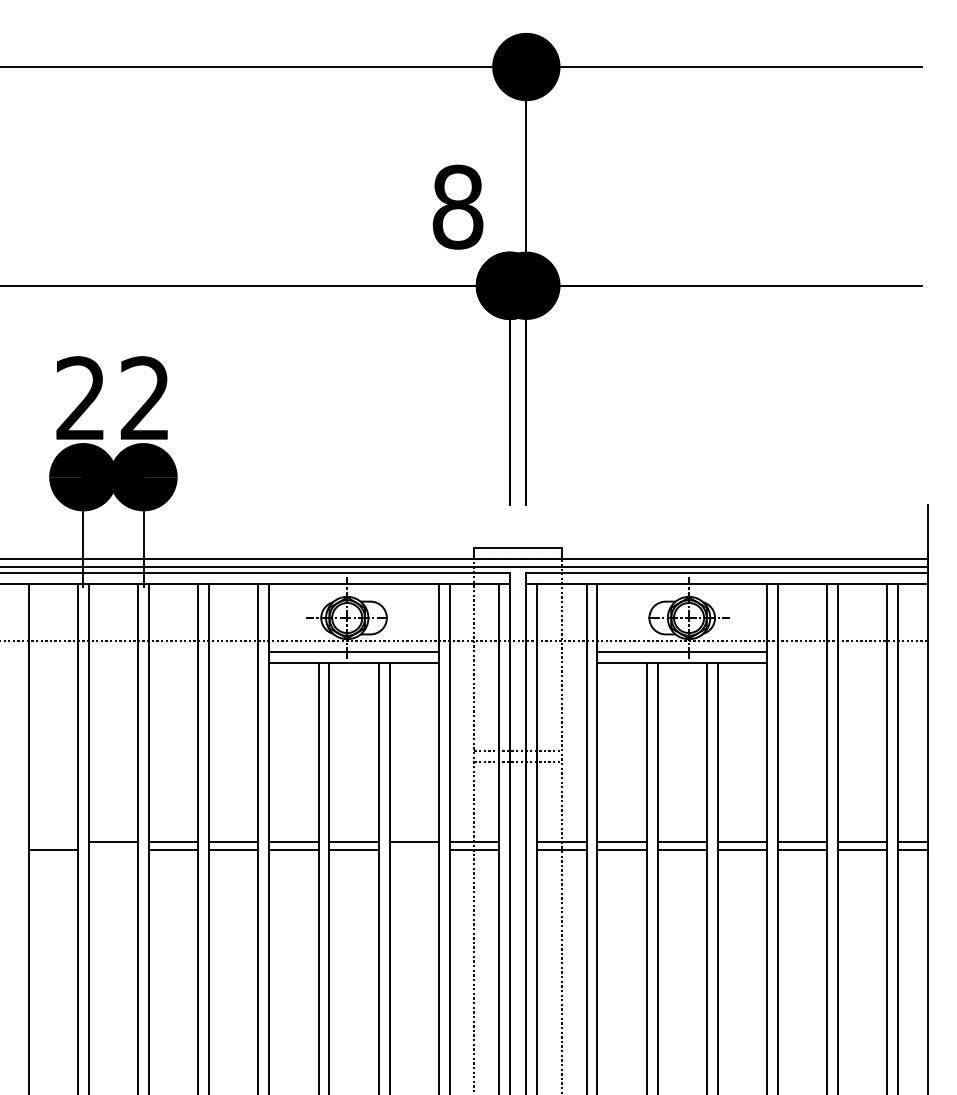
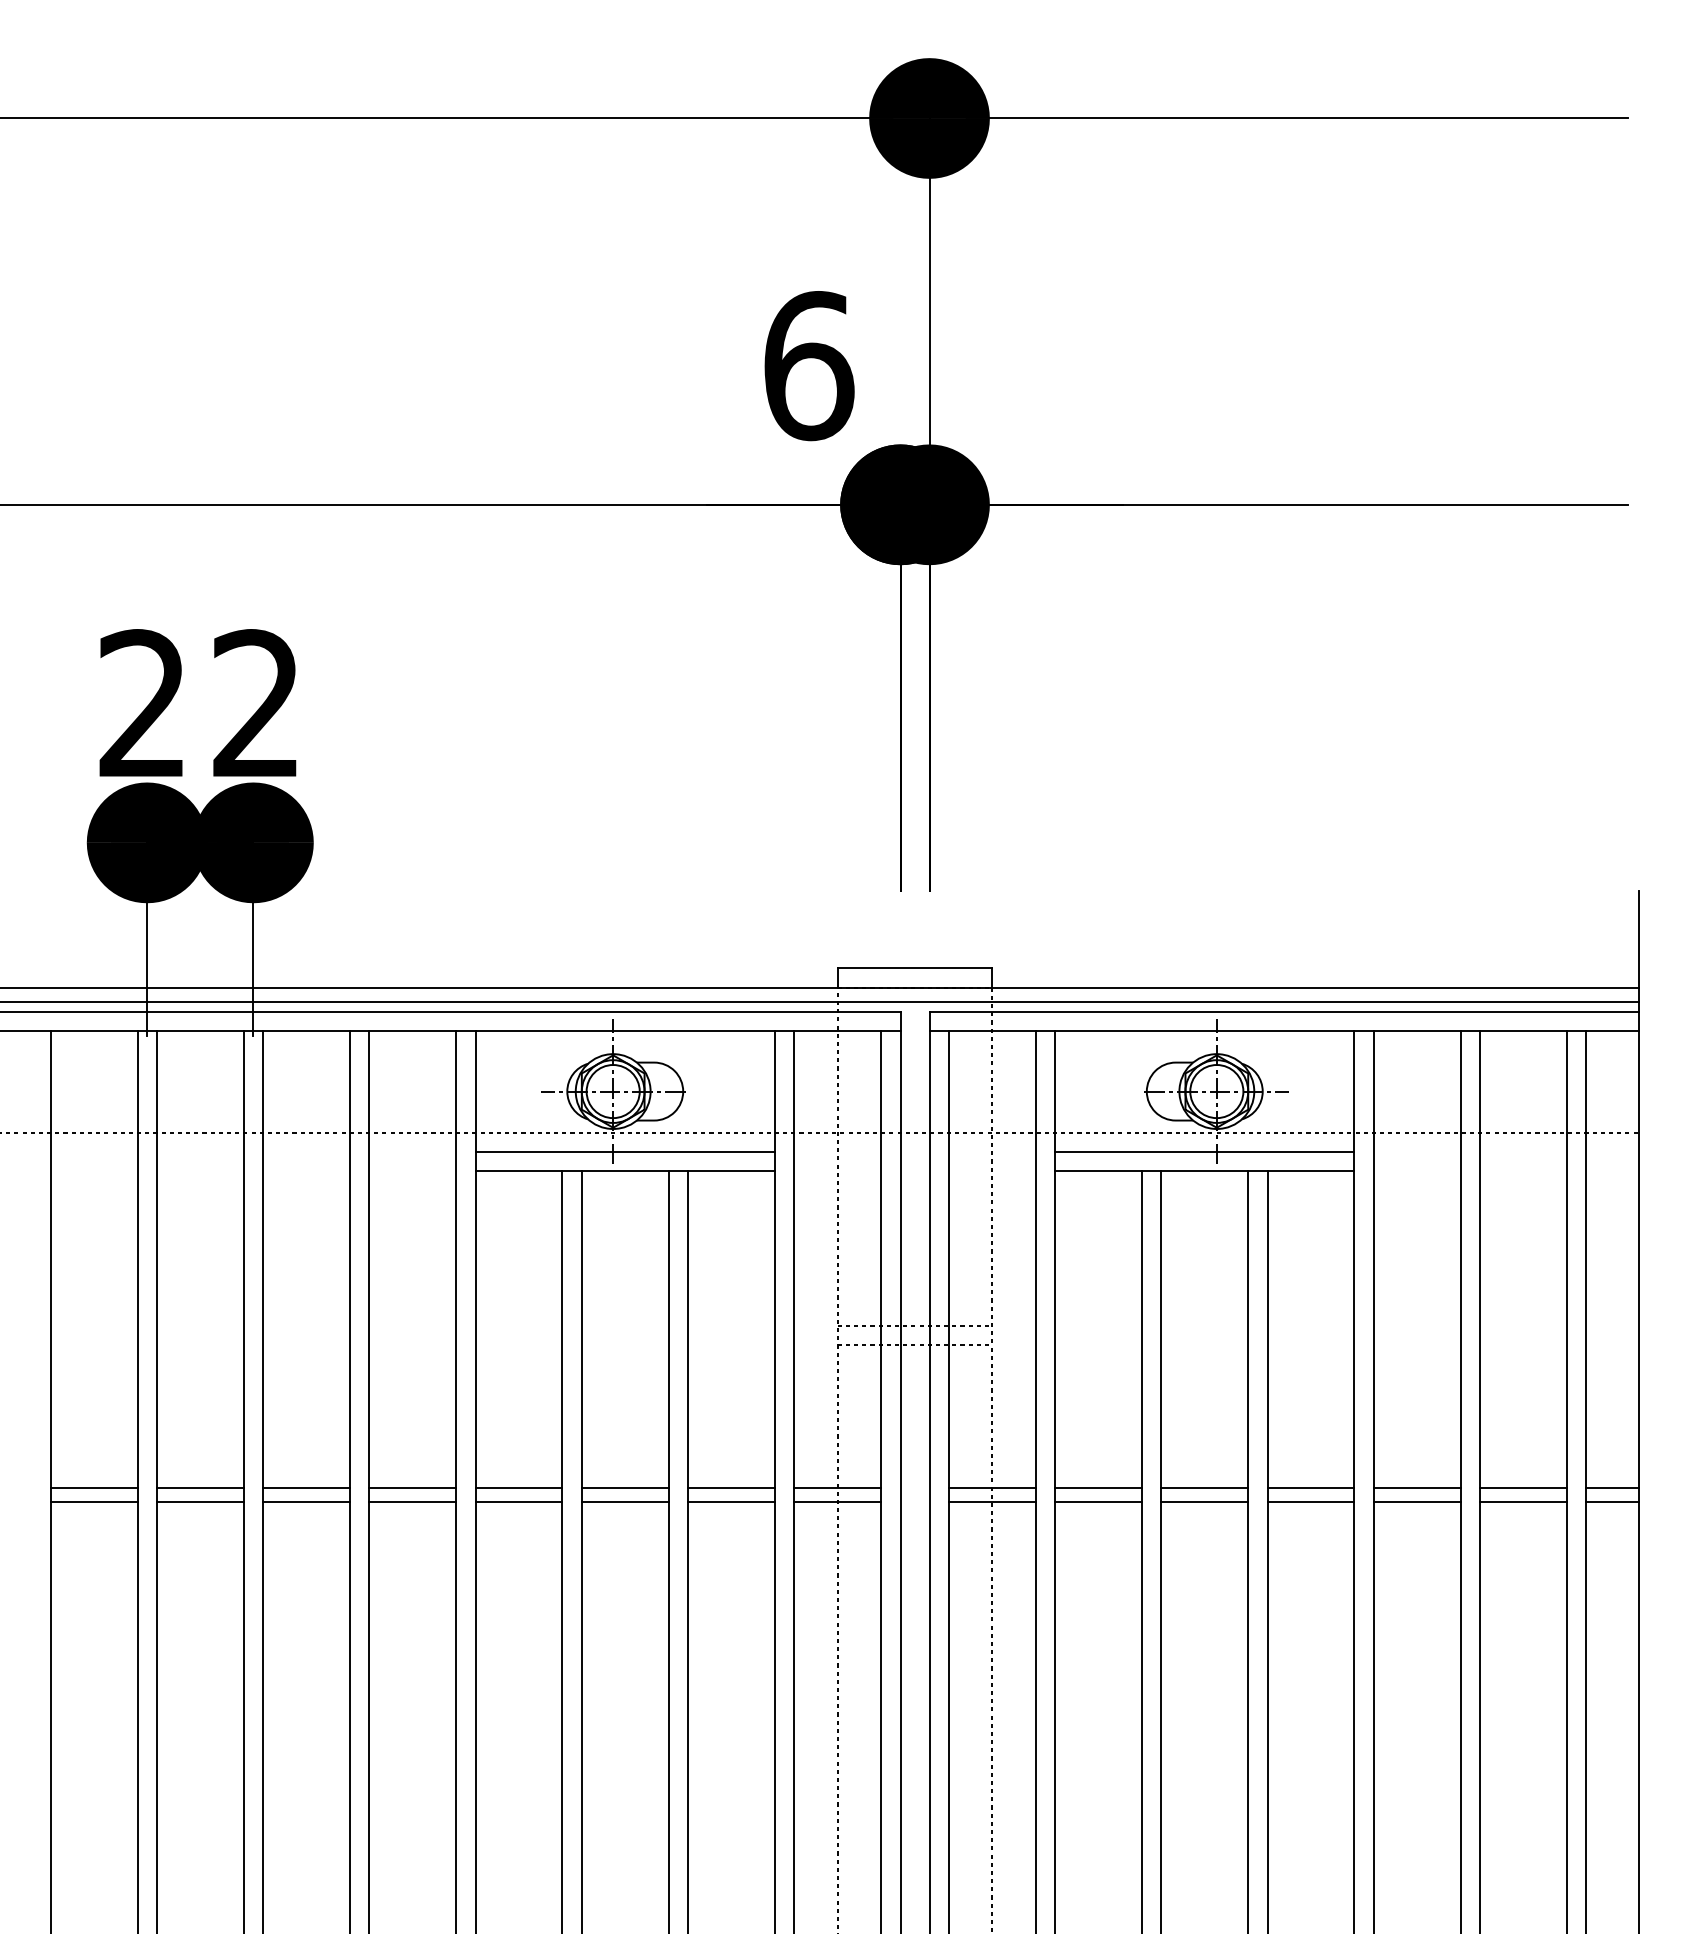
text: (457, 206) -> (807, 364), 8 -> 6
line: (52, 842) -> (92, 1487), added
line: (113, 850) -> (200, 1502), added
line: (413, 850) -> (730, 1502), added

